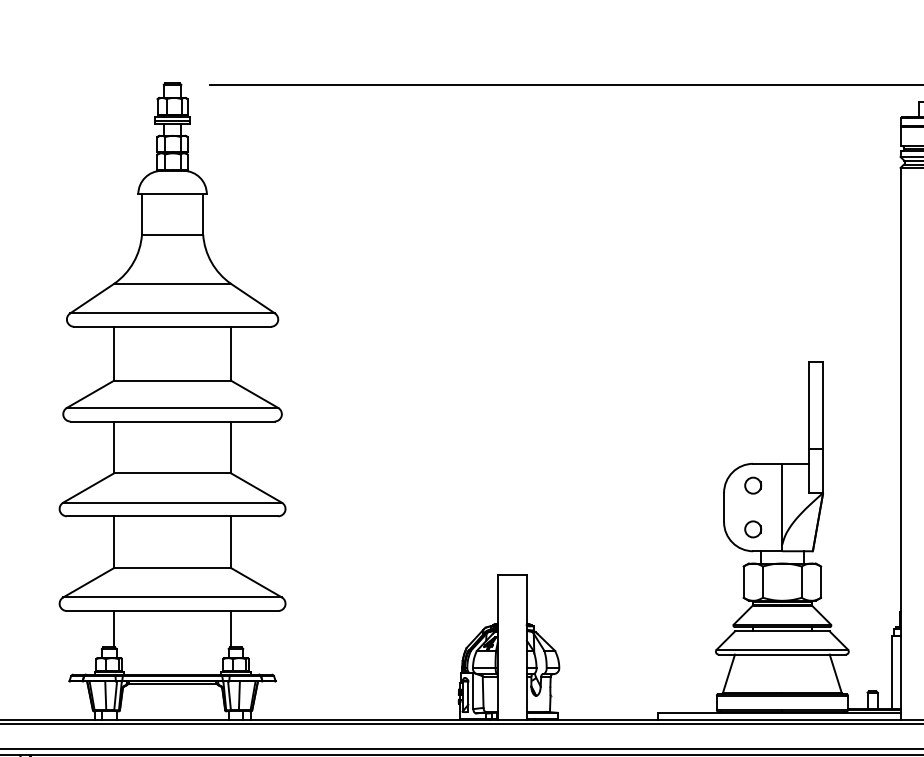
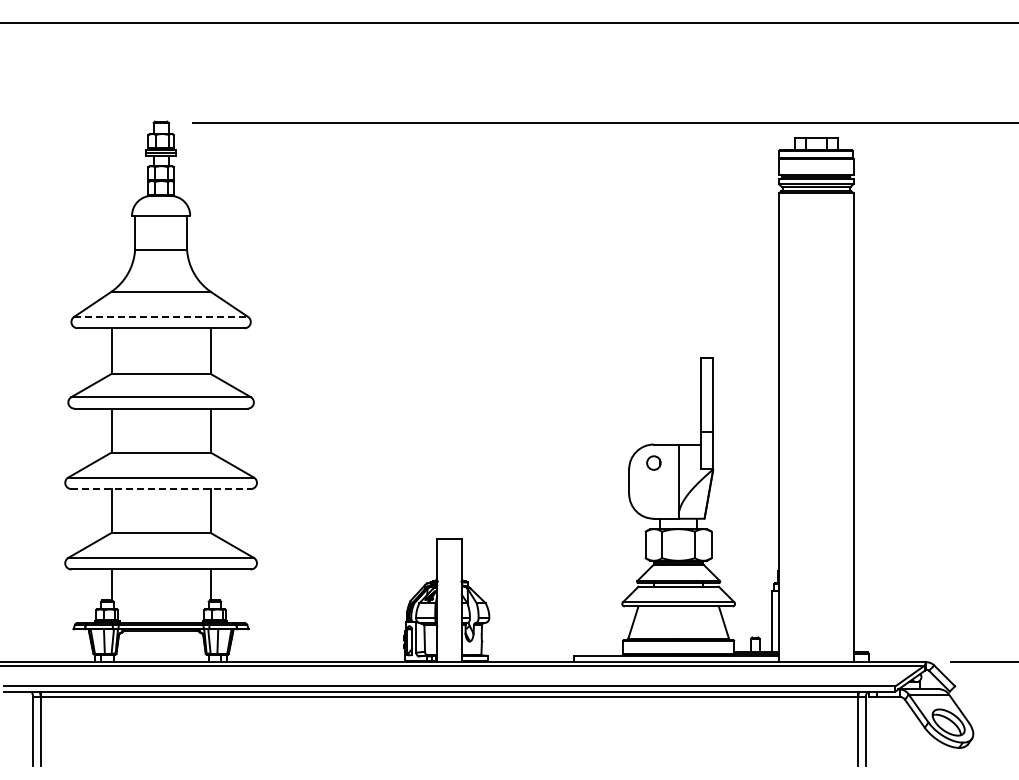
line: (173, 312) -> (161, 316), solid -> dashed
line: (173, 516) -> (161, 489), solid -> dashed
circle: (752, 528) -> (653, 499), removed

